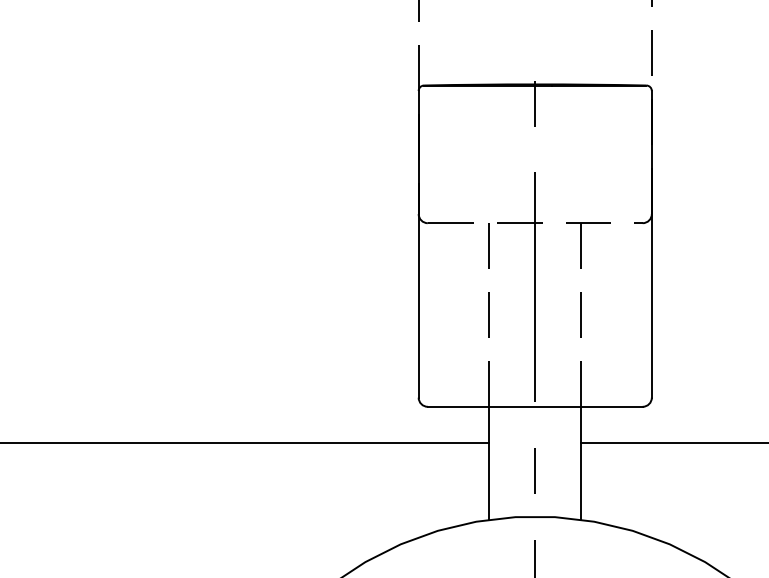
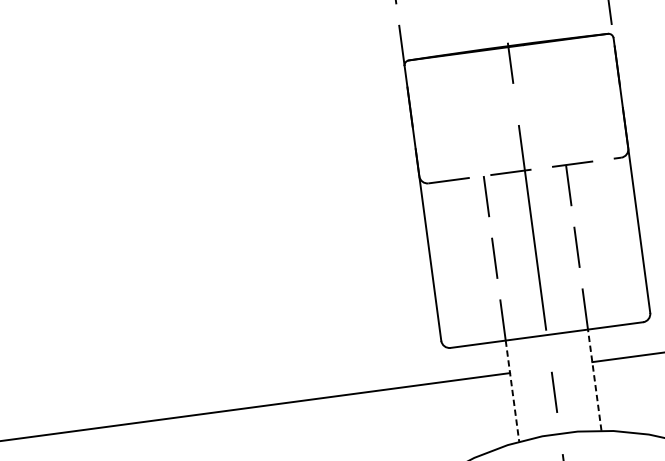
line: (581, 462) -> (594, 379), solid -> dashed
line: (489, 463) -> (512, 391), solid -> dashed

